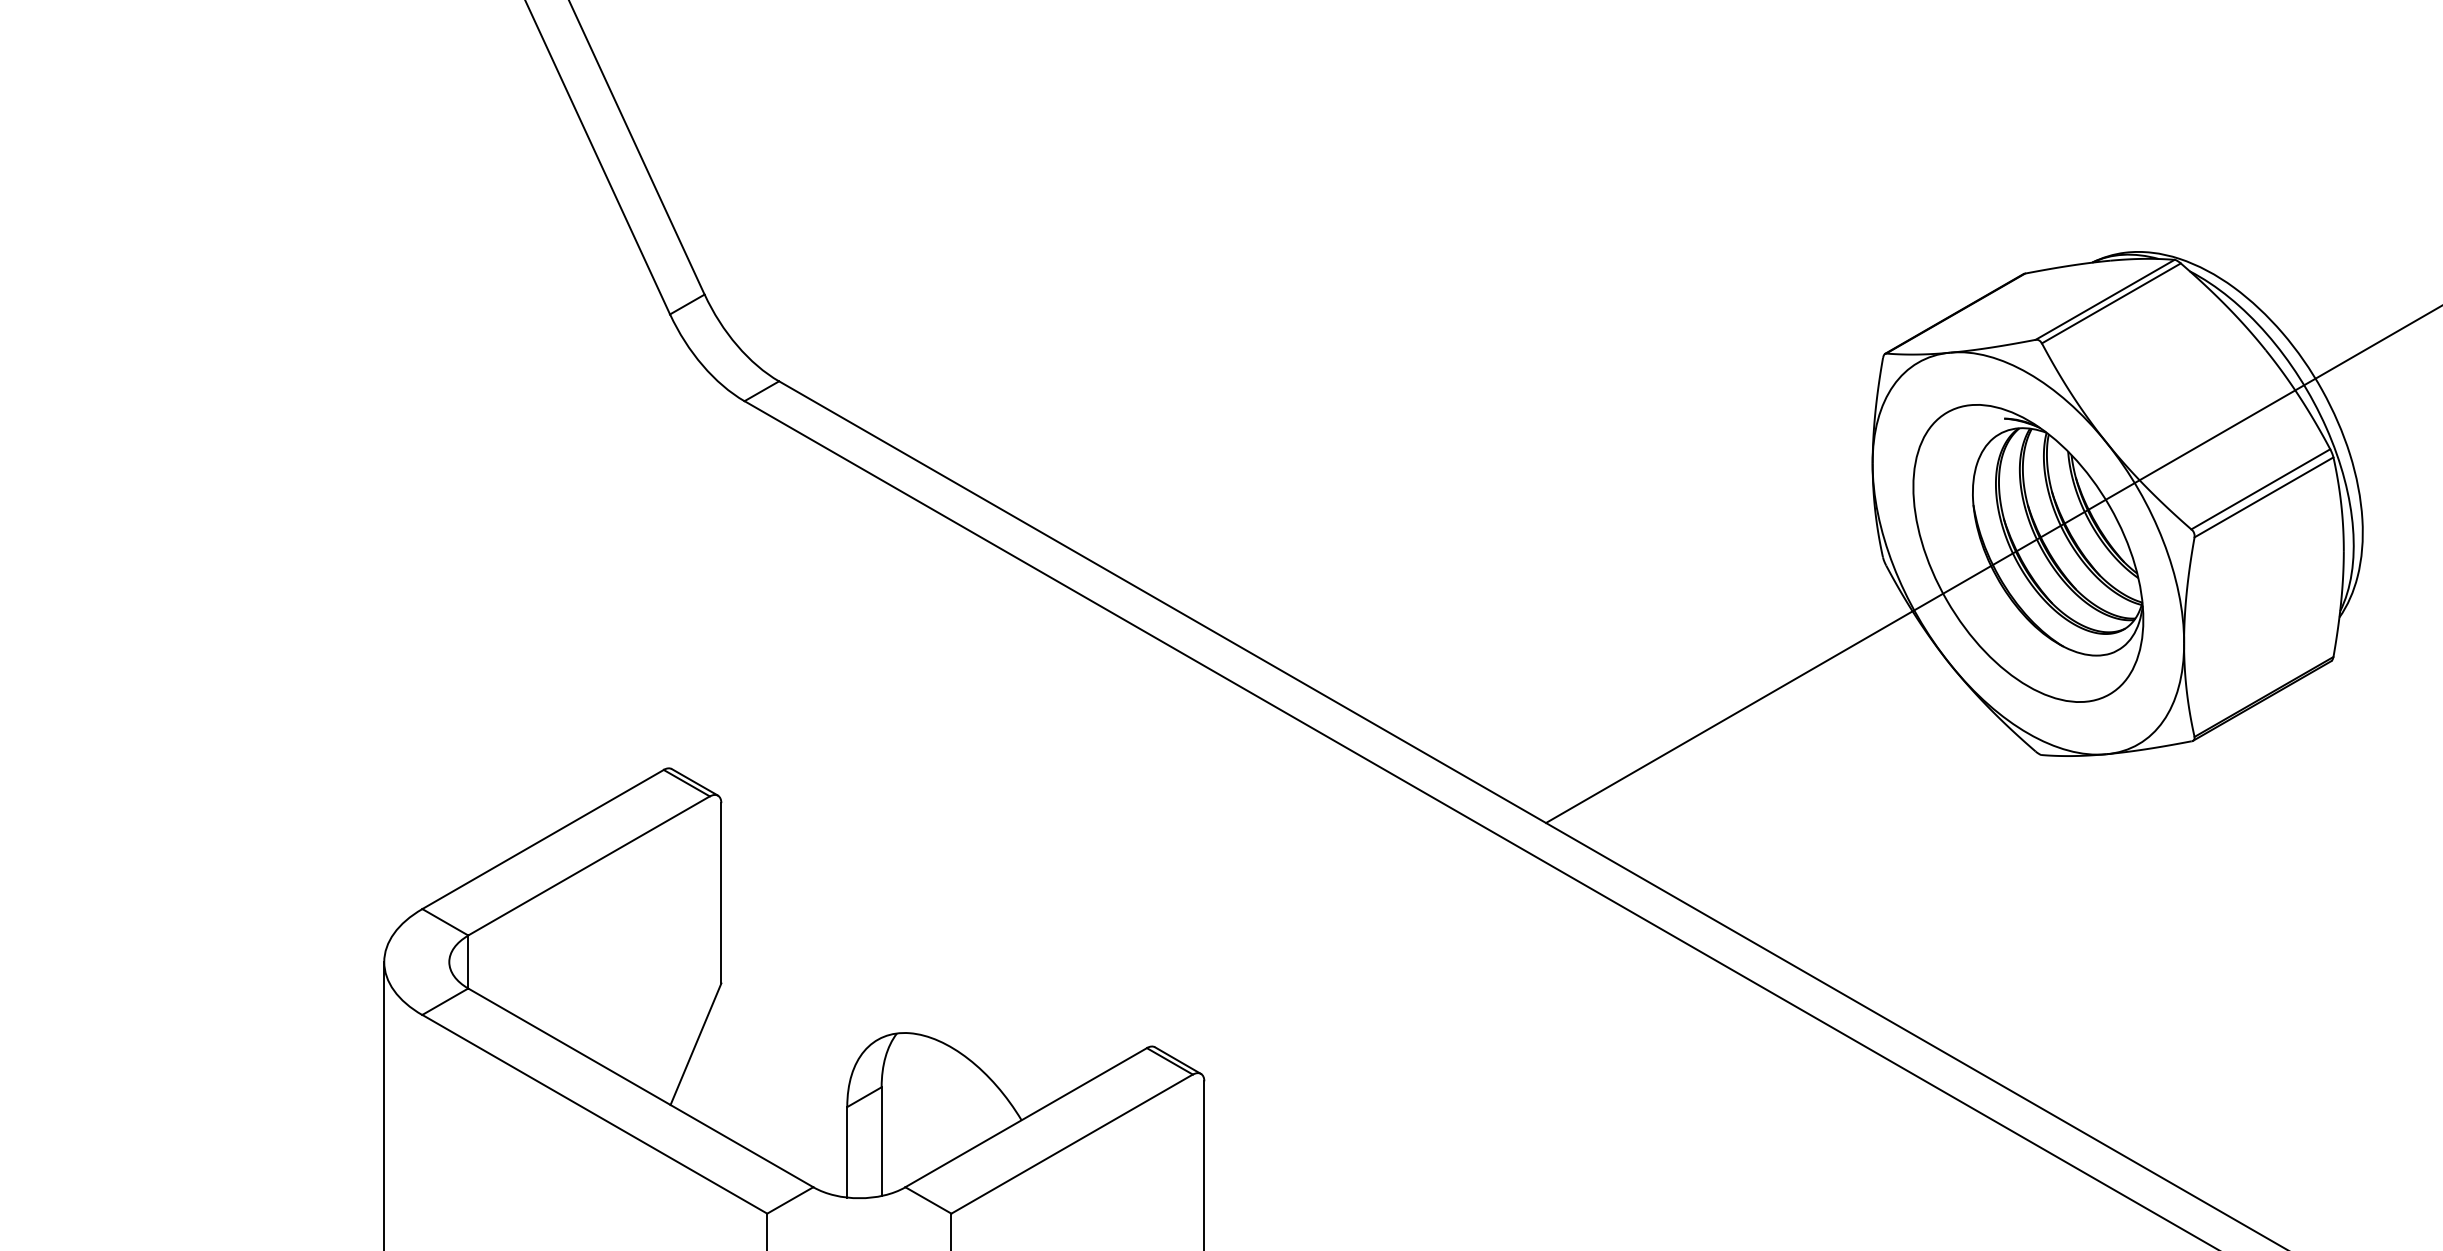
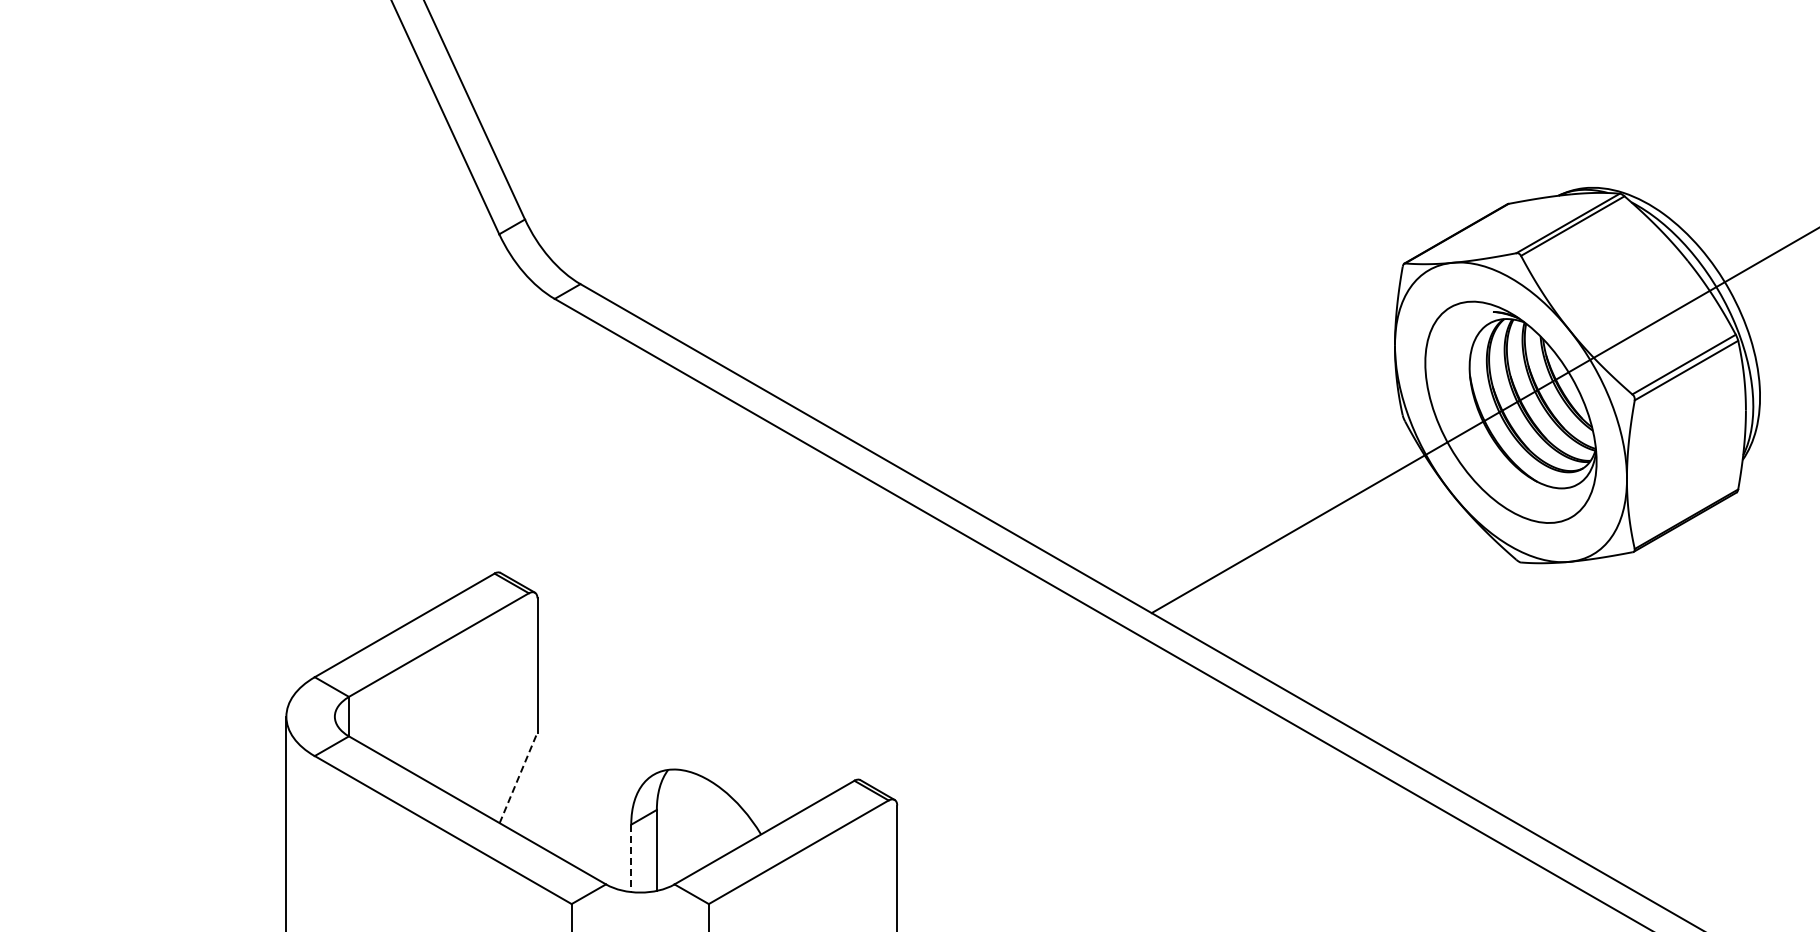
line: (695, 1043) -> (518, 777), solid -> dashed
line: (847, 1152) -> (631, 858), solid -> dashed

